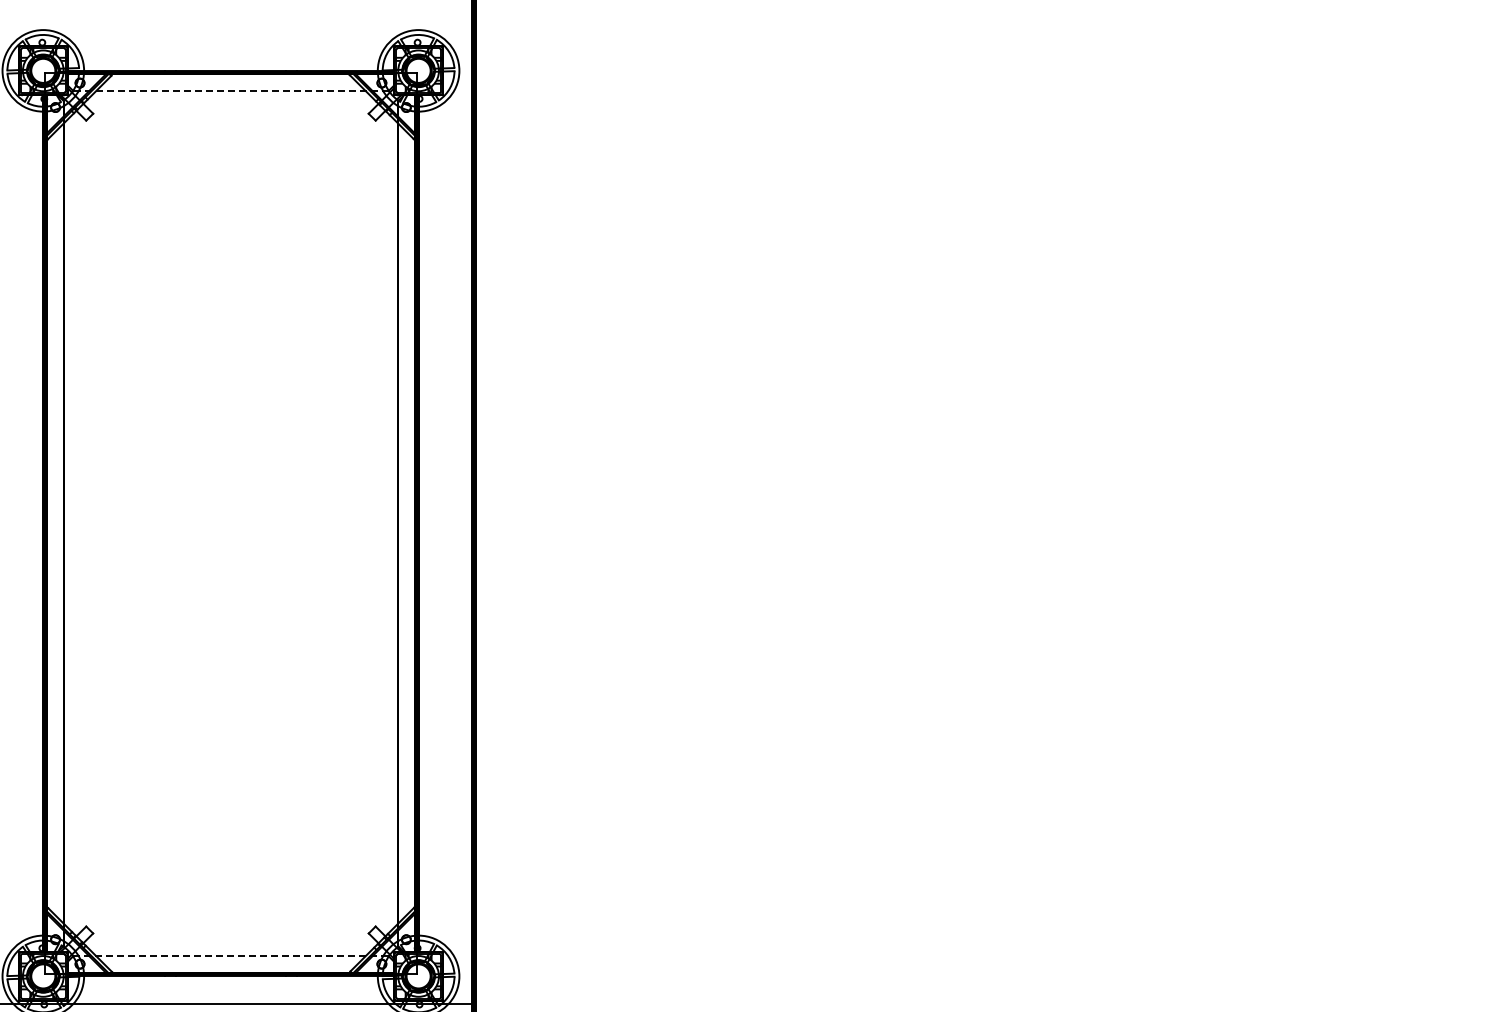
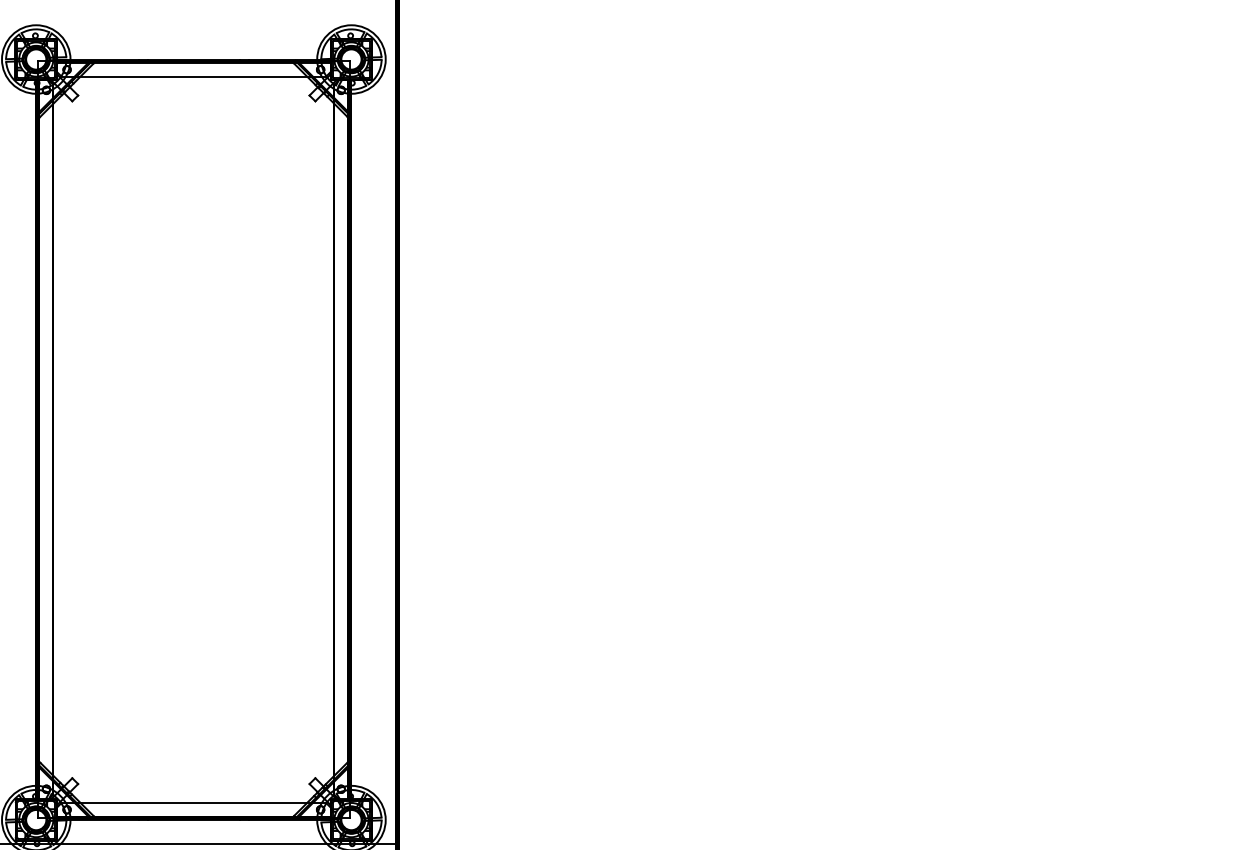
line: (231, 91) -> (194, 76), dashed -> solid
line: (230, 956) -> (193, 803), dashed -> solid

